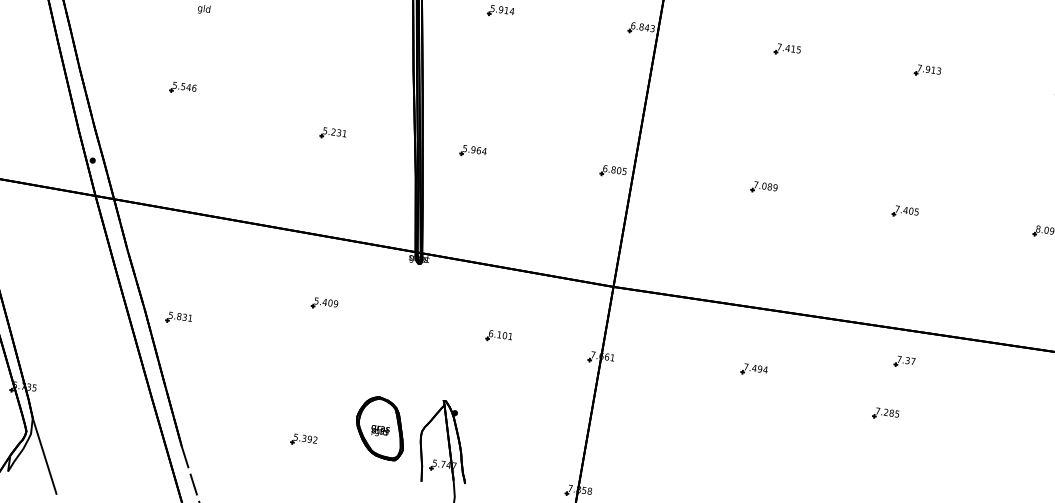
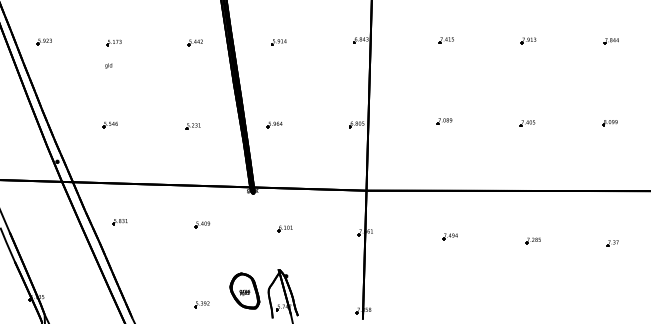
part: (181, 87) -> (109, 124), moved
part: (177, 318) -> (119, 222), moved
part: (498, 336) -> (284, 228), moved
part: (904, 362) -> (612, 243), moved
part: (753, 369) -> (449, 236), moved

